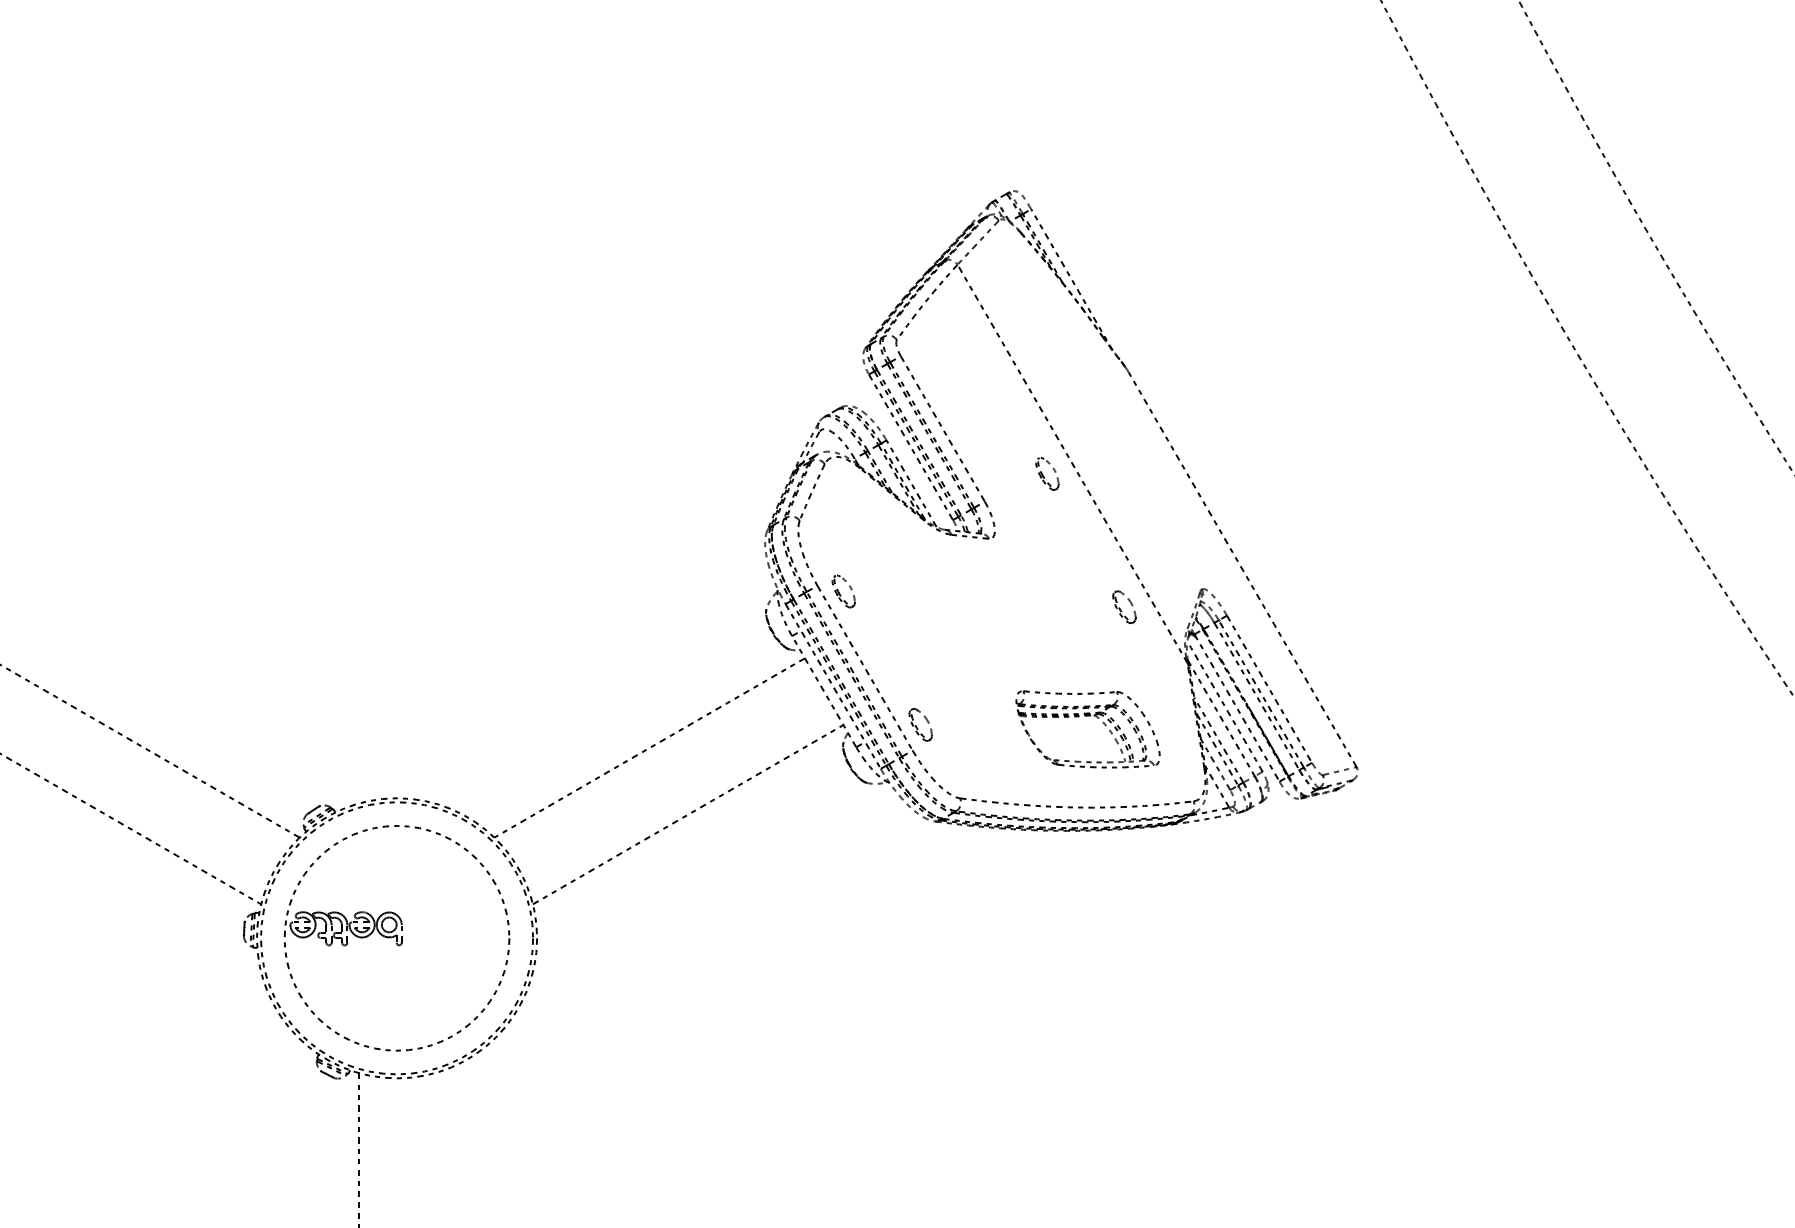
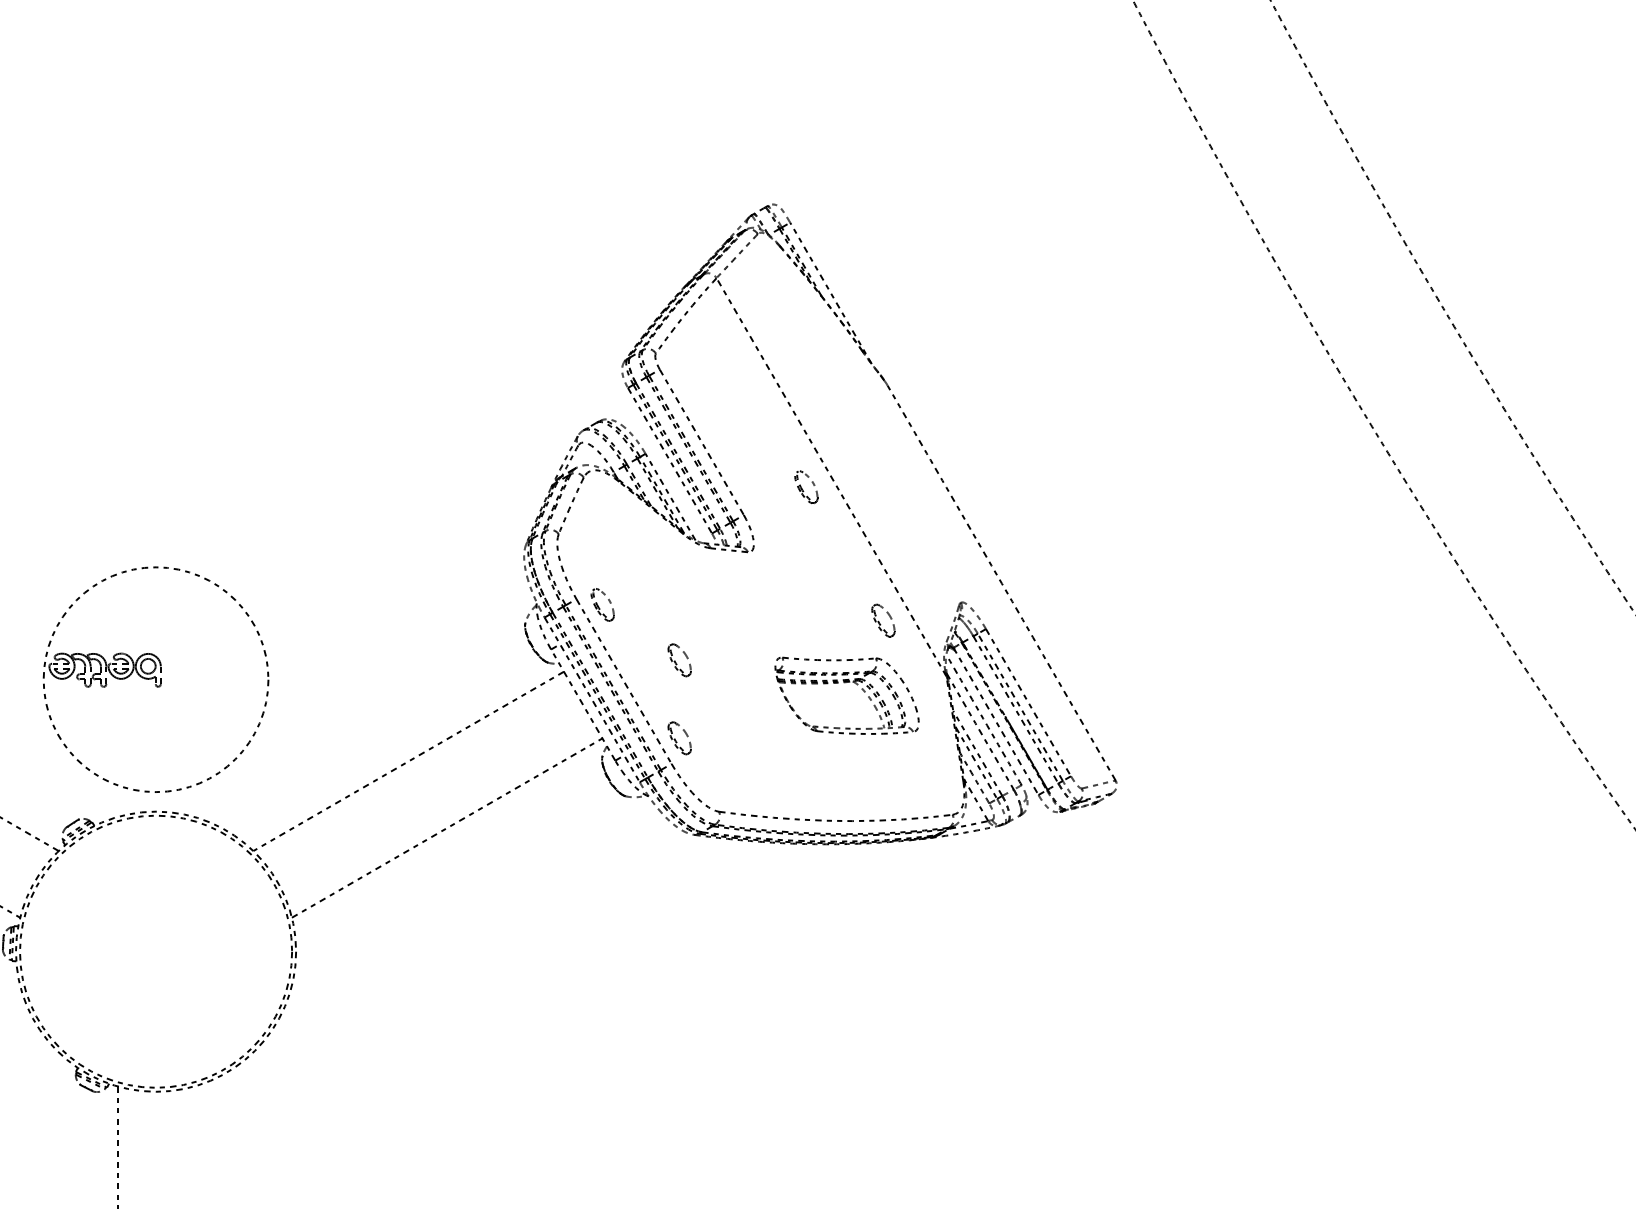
part: (920, 646) -> (679, 659), added
part: (1087, 716) -> (846, 682), moved
part: (396, 938) -> (155, 679), moved

